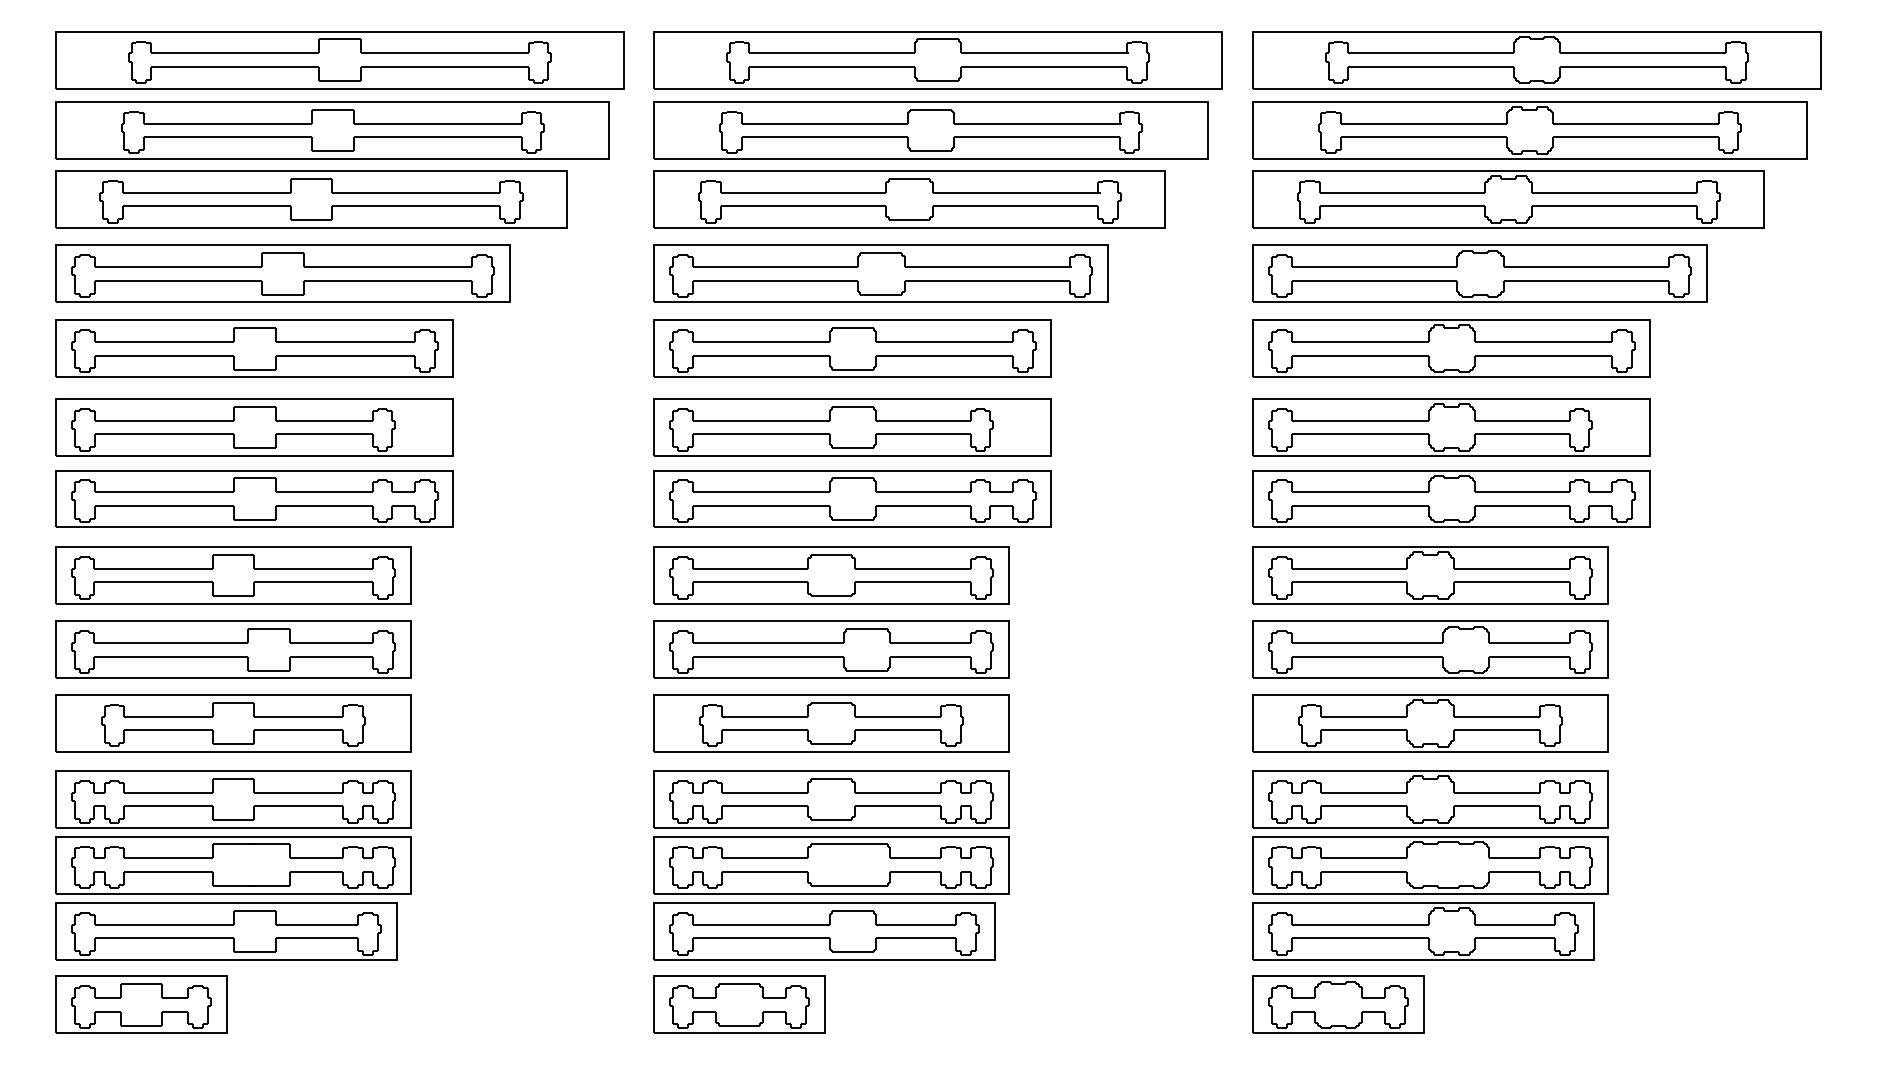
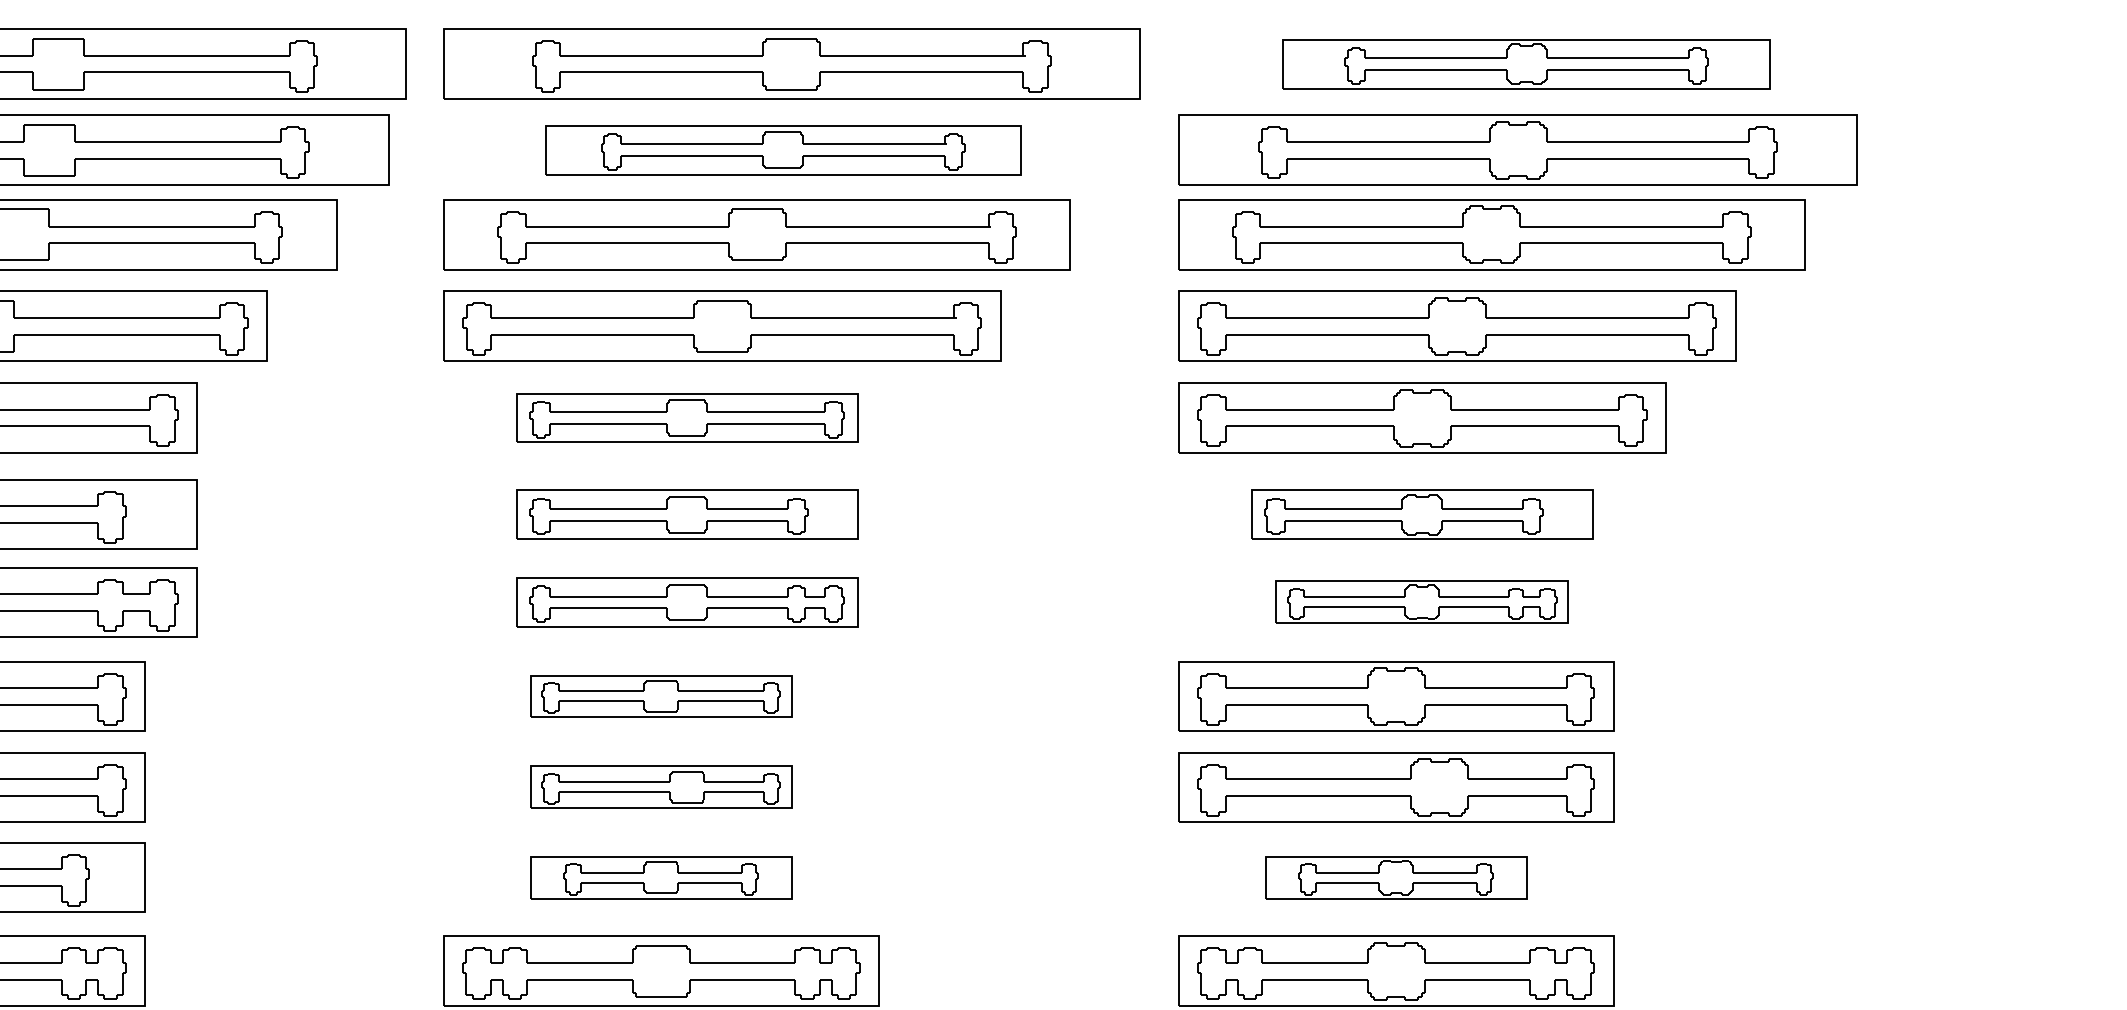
part: (1536, 60) -> (1526, 64), size x0.7
part: (930, 130) -> (782, 150), size x0.7
part: (852, 348) -> (686, 417), size x0.7
part: (852, 427) -> (686, 514), size x0.7
part: (1451, 427) -> (1421, 514), size x0.7
part: (852, 498) -> (686, 601), size x0.7
part: (1451, 498) -> (1421, 601), size x0.6
part: (831, 575) -> (661, 696), size x0.6
part: (831, 649) -> (661, 787), size x0.6
part: (831, 723) -> (661, 877), size x0.6
part: (1430, 723) -> (1396, 877), size x0.6

